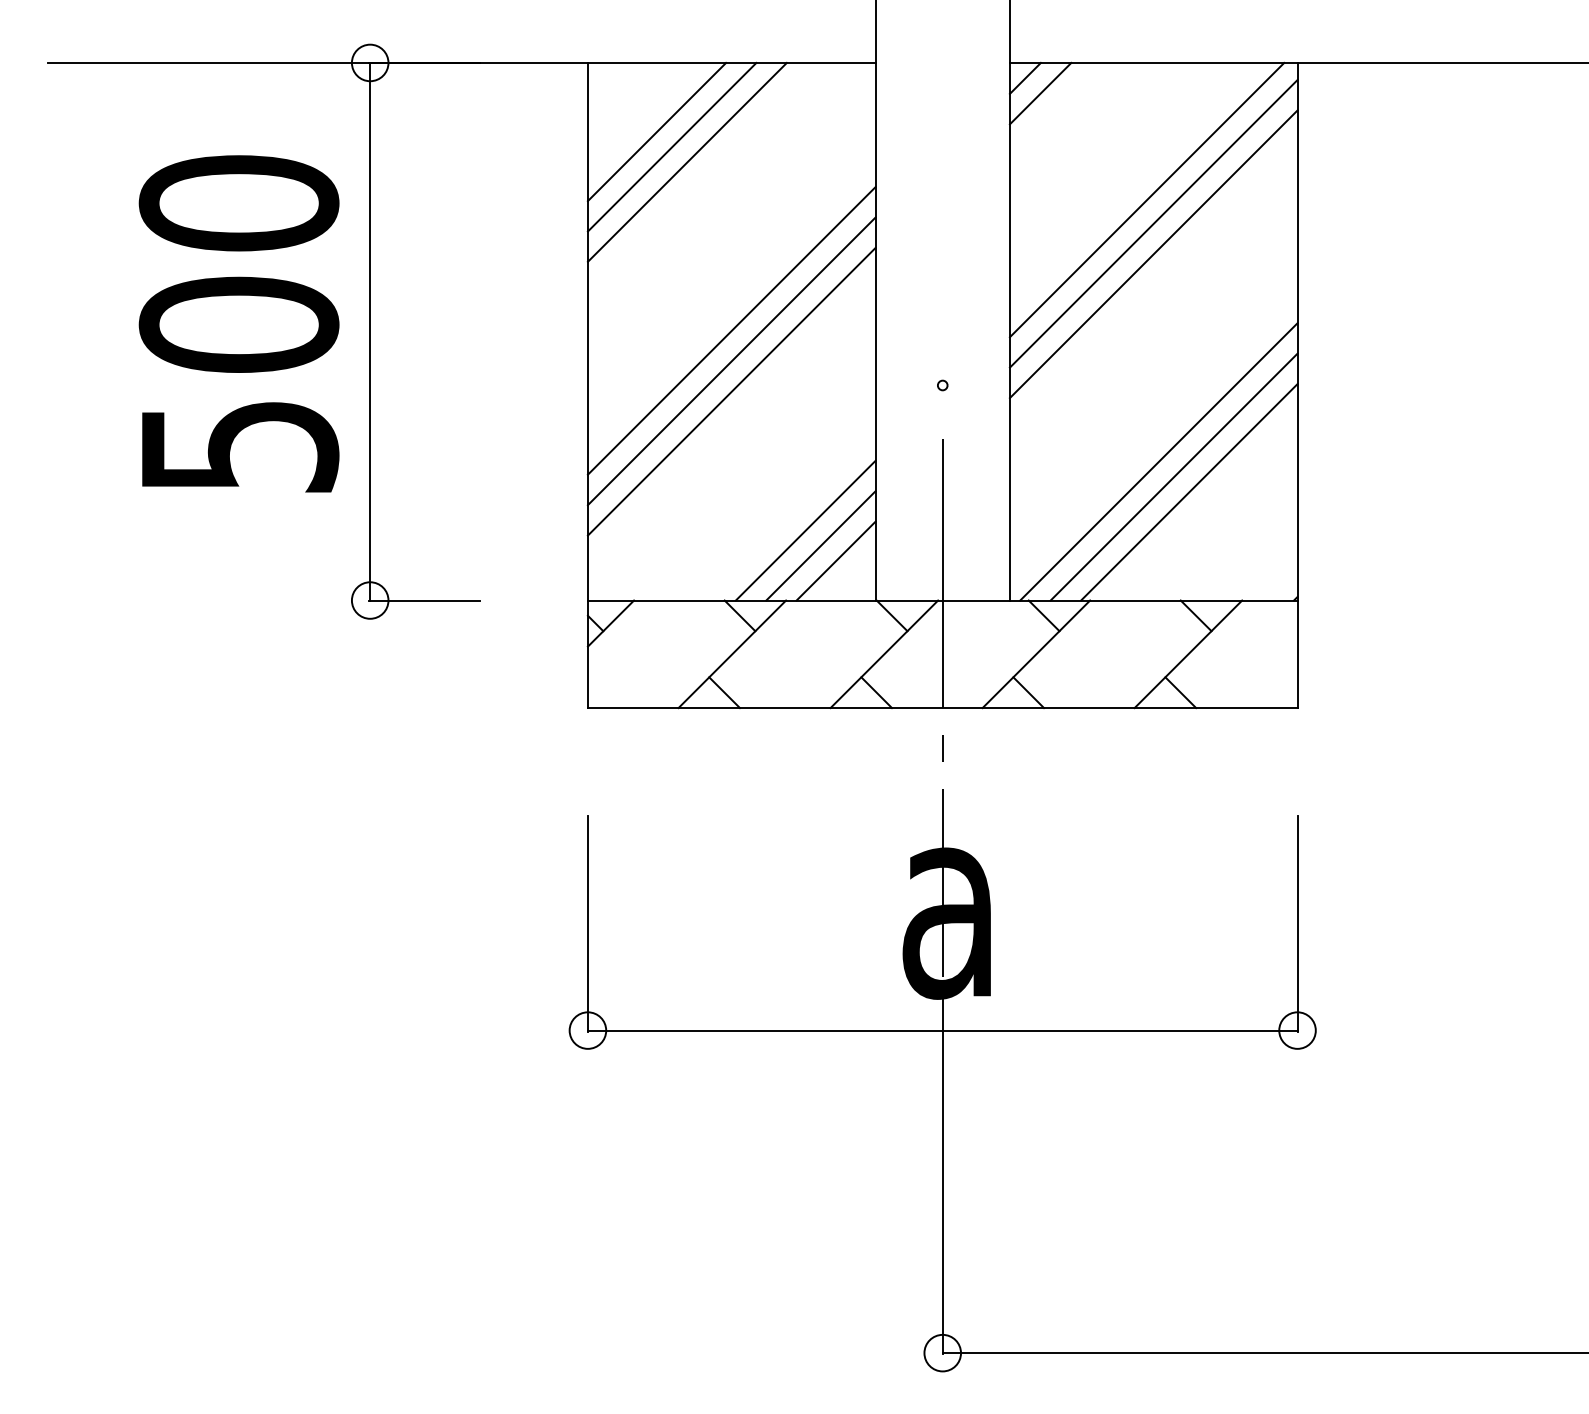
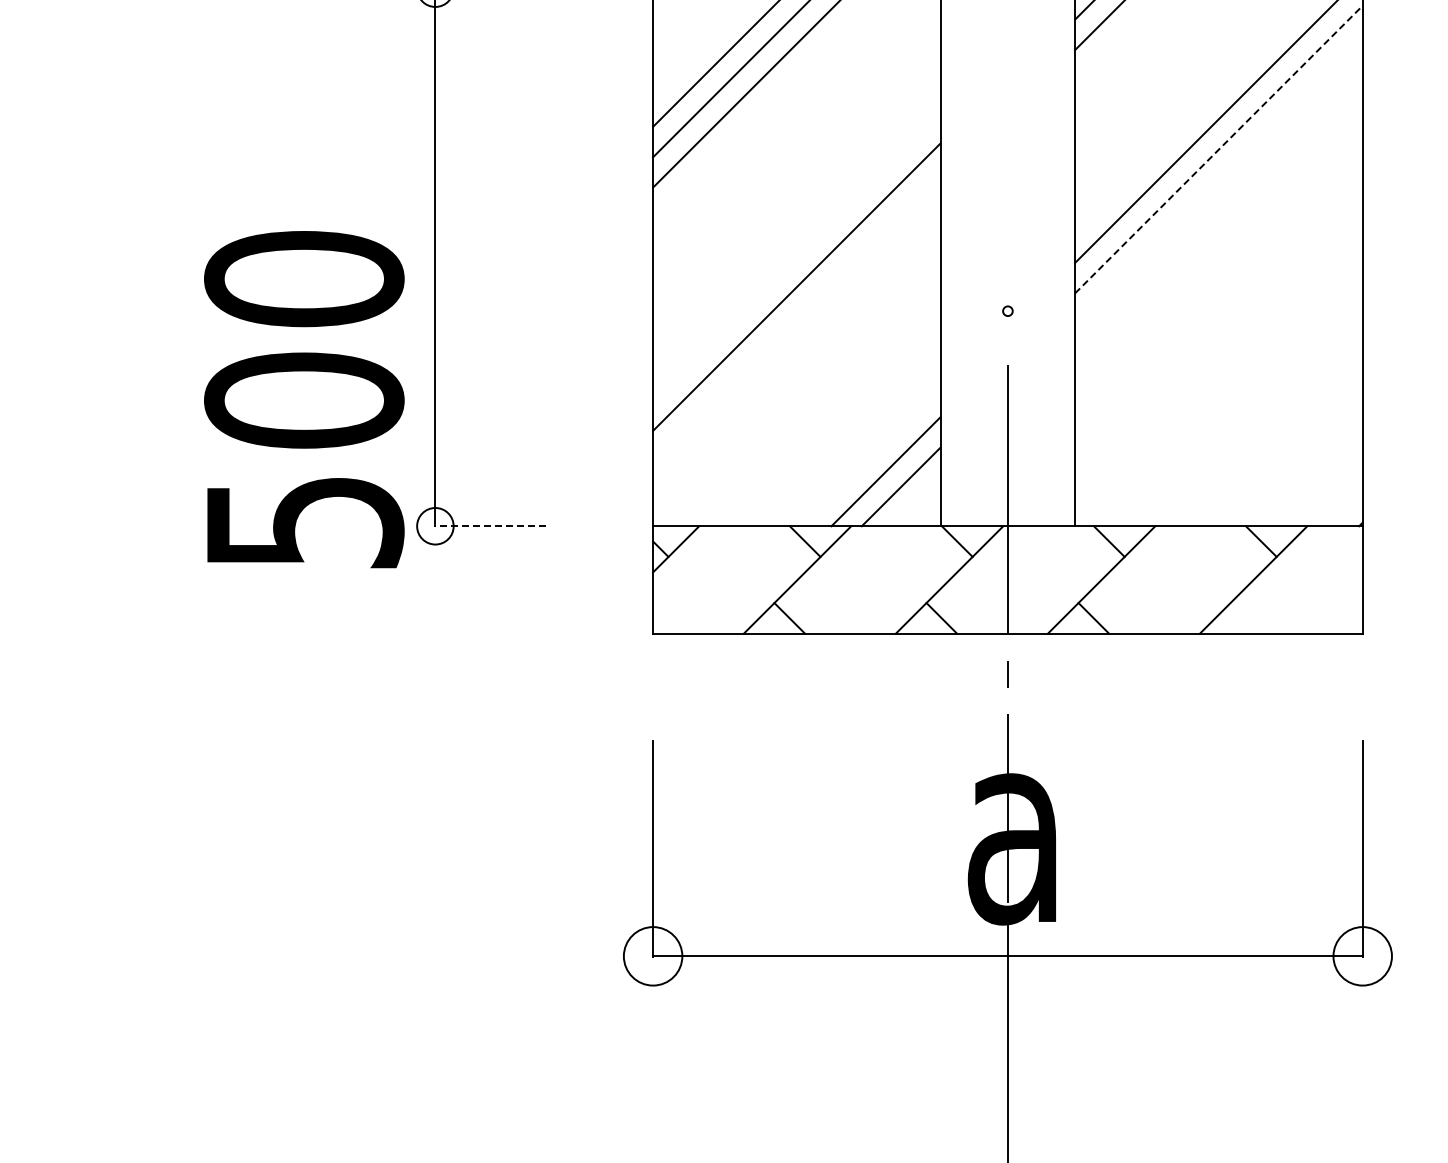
line: (1154, 223) -> (1219, 149), solid -> dashed
line: (1153, 254) -> (1218, 180), removed
text: (238, 323) -> (303, 399), moved
line: (731, 330) -> (796, 256), removed
line: (731, 391) -> (796, 317), removed
line: (1158, 461) -> (1223, 387), removed
line: (1173, 476) -> (1238, 402), removed
line: (1189, 492) -> (1254, 418), removed
line: (805, 530) -> (870, 456), removed
line: (424, 600) -> (489, 526), solid -> dashed
line: (1180, 692) -> (1245, 618), removed
circle: (587, 1030) -> (652, 956), size x1.6
circle: (1297, 1030) -> (1362, 956), size x1.6

